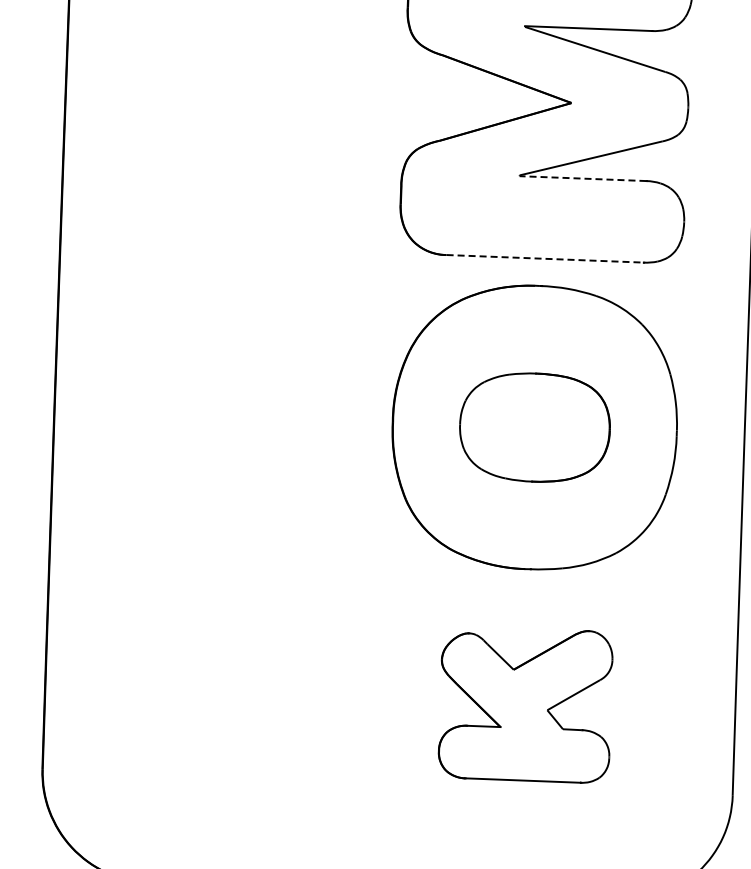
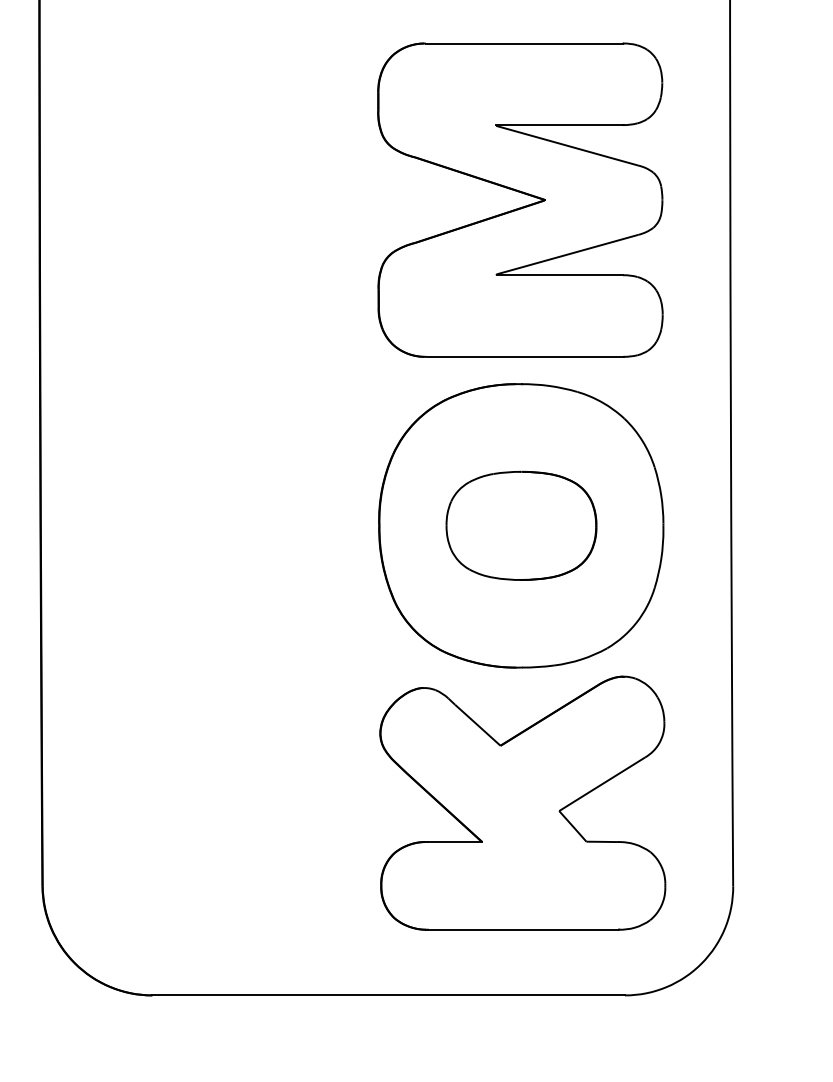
line: (582, 178) -> (559, 275), dashed -> solid
line: (545, 258) -> (525, 356), dashed -> solid
part: (525, 704) -> (522, 802), size x1.67

